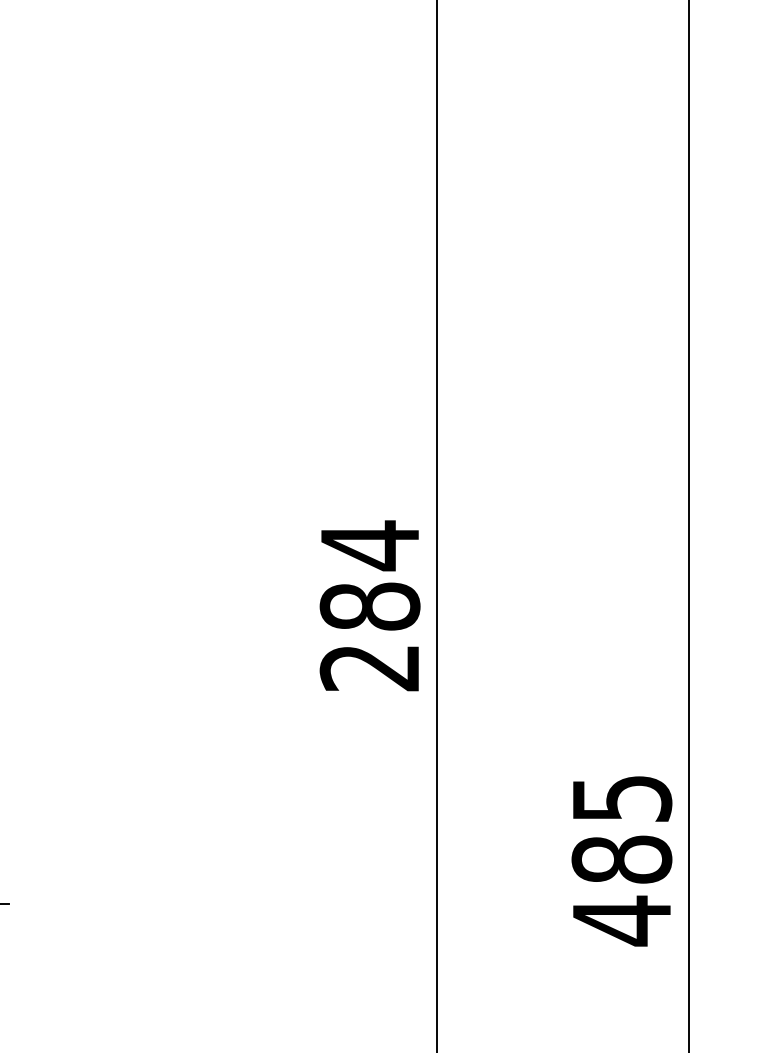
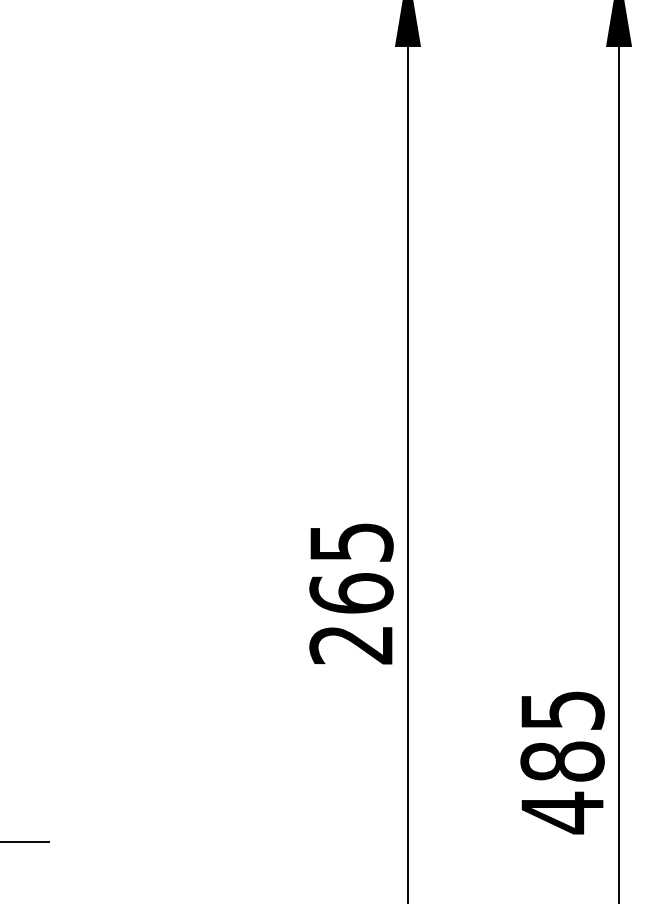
text: (370, 575) -> (351, 567), 284 -> 265
text: (621, 860) -> (562, 762), moved

